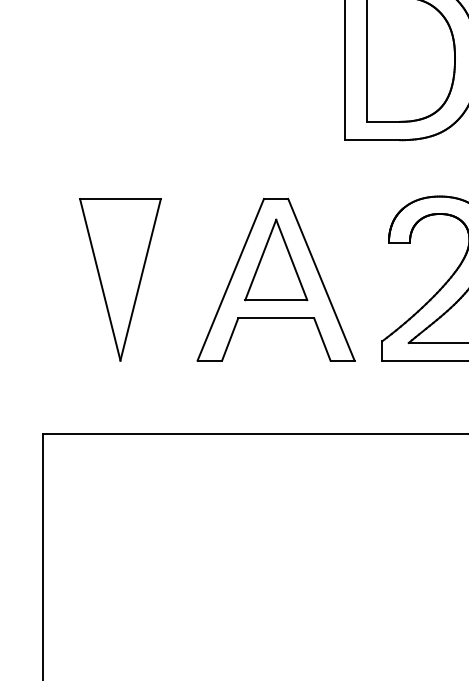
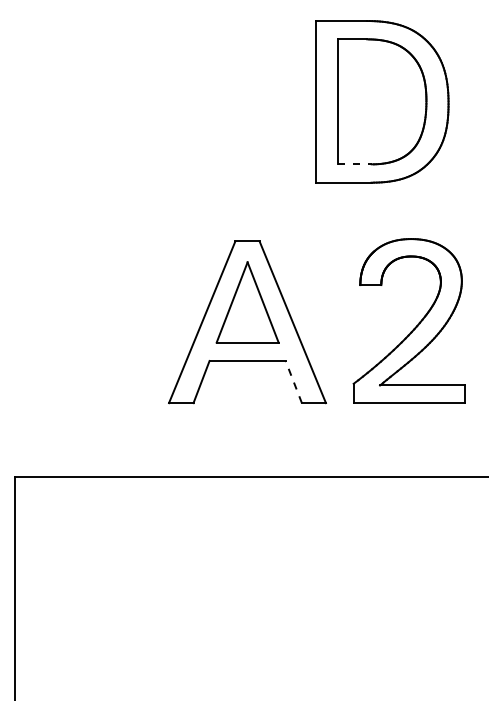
line: (383, 122) -> (354, 164), solid -> dashed
part: (120, 280) -> (91, 322), removed
line: (322, 340) -> (293, 382), solid -> dashed

